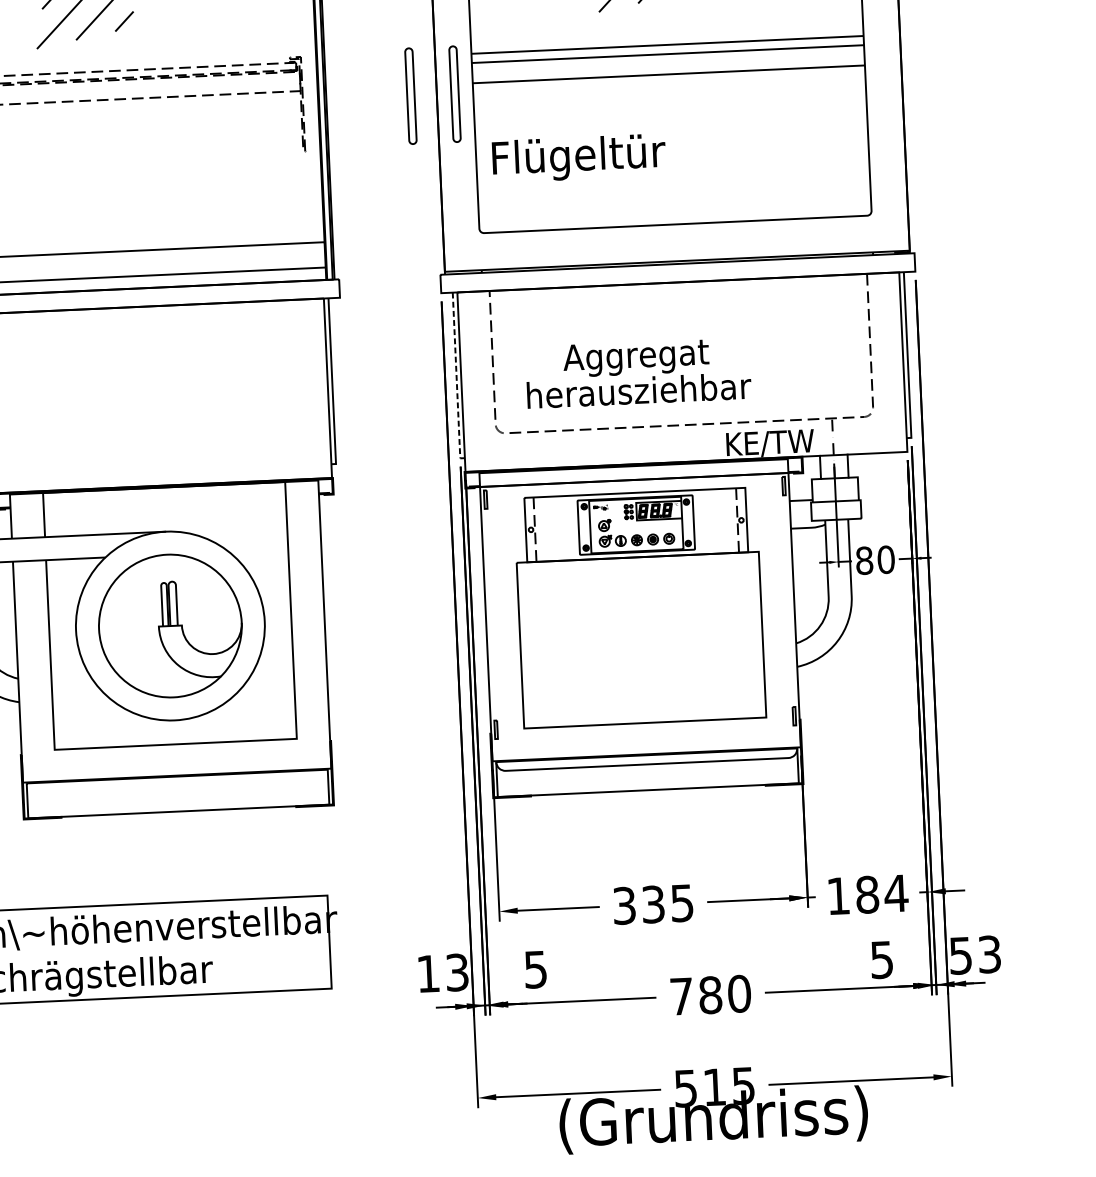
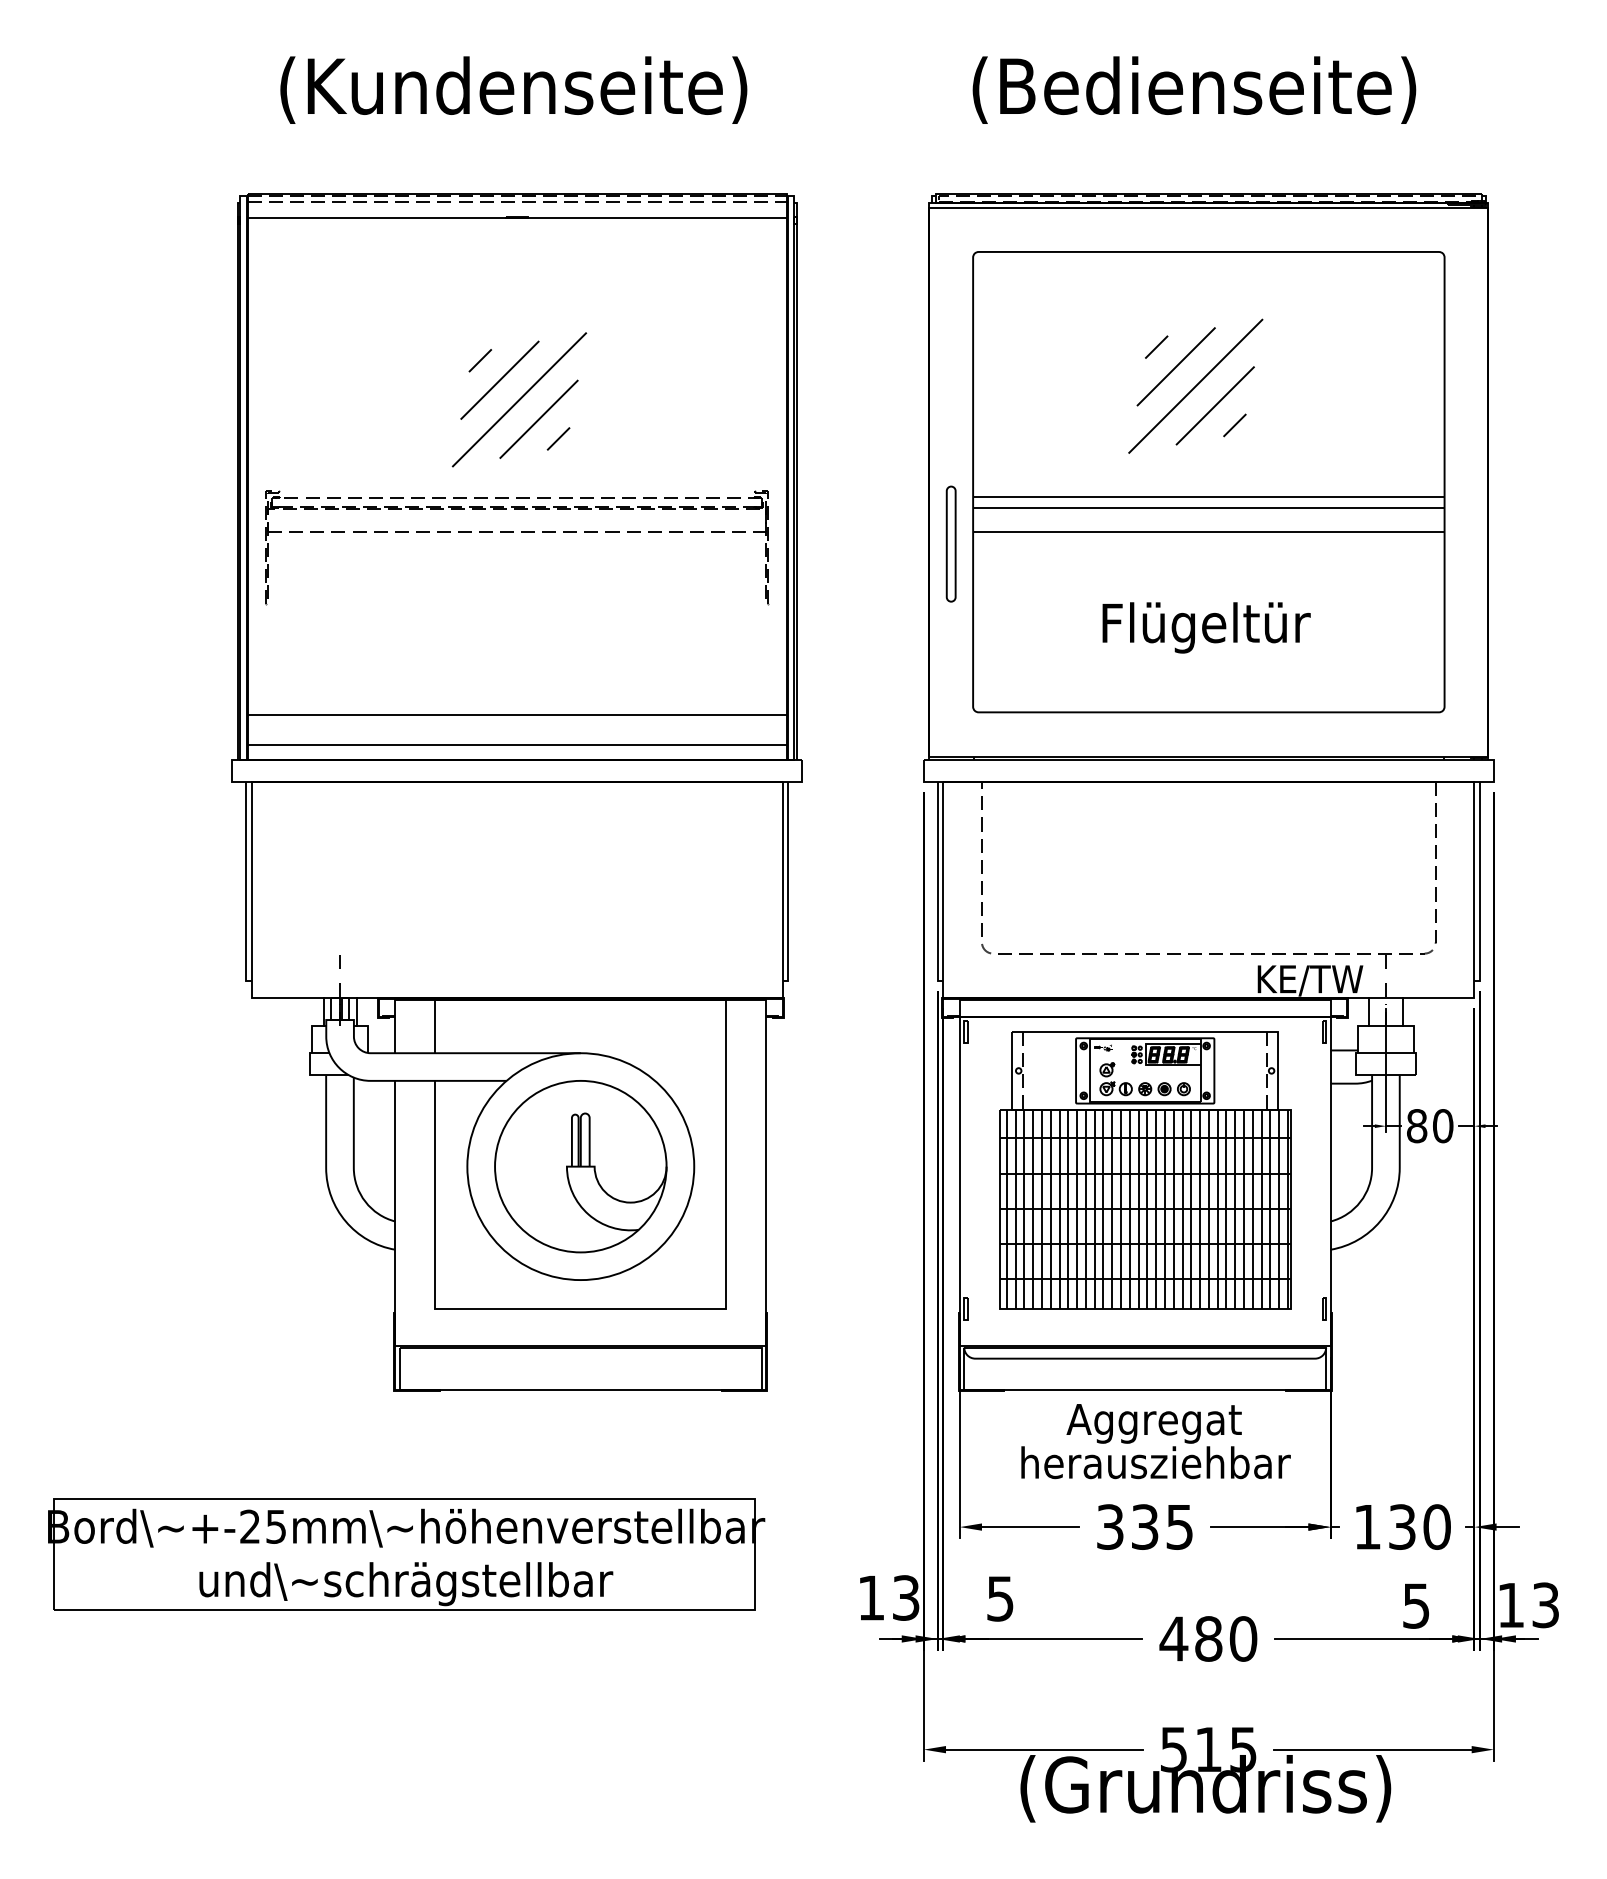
part: (410, 95) -> (897, 543), removed
text: (579, 158) -> (1206, 627), moved
text: (637, 372) -> (1155, 1441), moved
line: (456, 378) -> (937, 885), dashed -> solid
hatch: (640, 639) -> (1144, 1208), added
text: (881, 893) -> (1419, 1526), 184 -> 130
text: (960, 955) -> (1510, 1605), 53 -> 13
text: (681, 996) -> (1173, 1638), 780 -> 480

